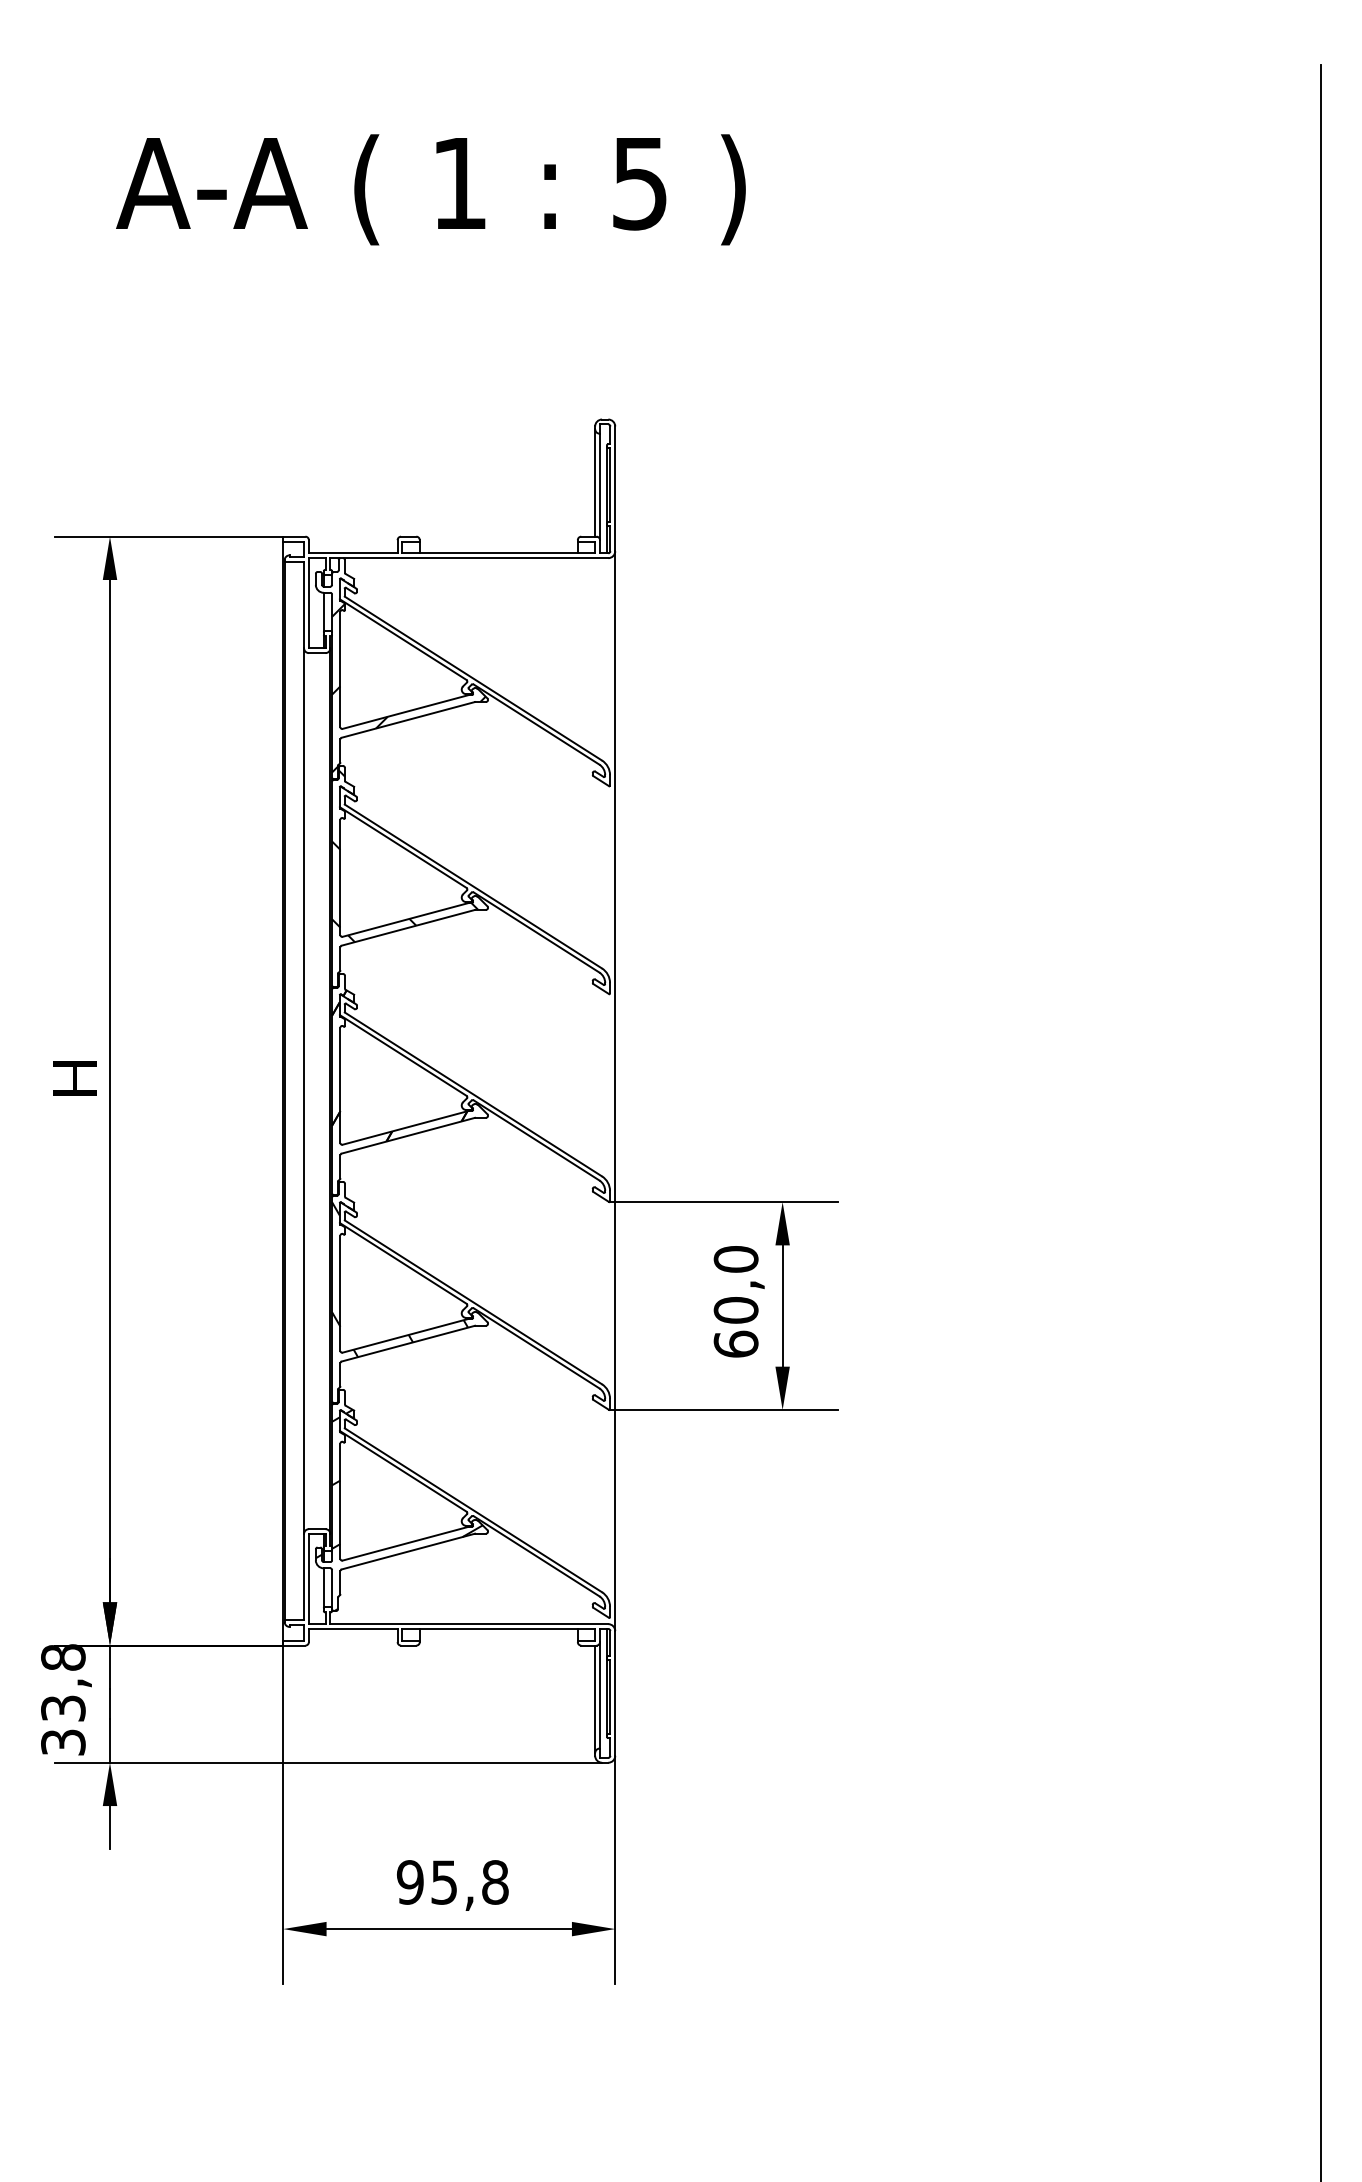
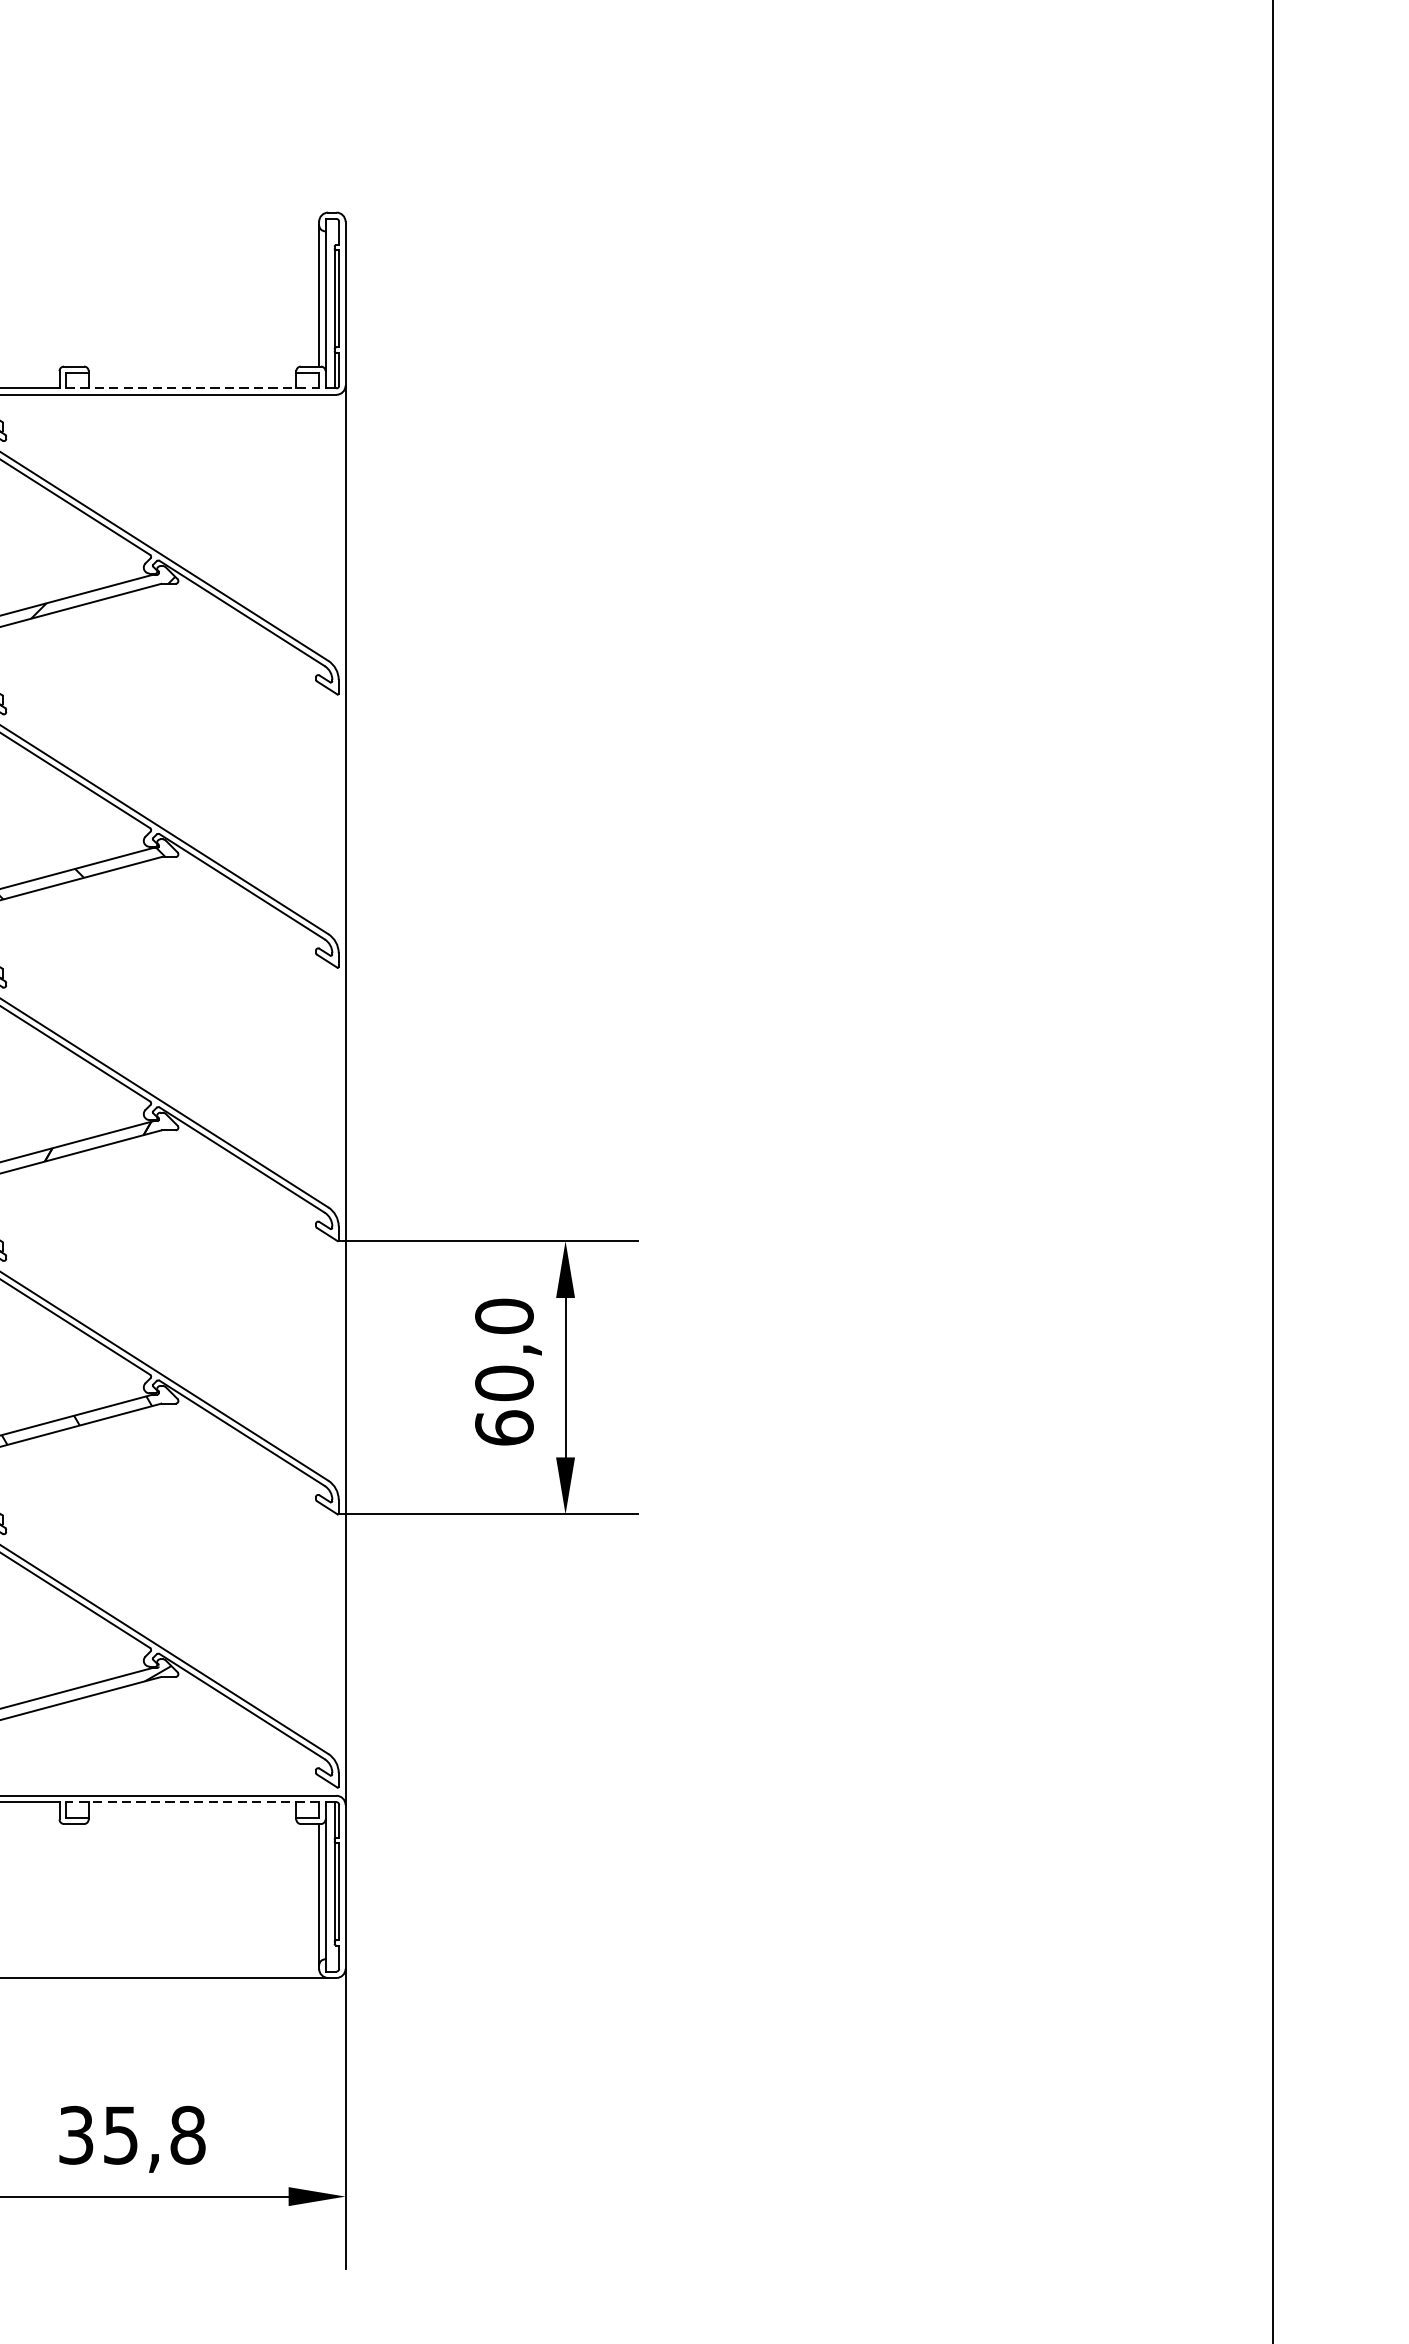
line: (499, 553) -> (193, 388), solid -> dashed
line: (498, 1628) -> (192, 1801), solid -> dashed
text: (409, 1882) -> (75, 2135), 95,8 -> 35,8

